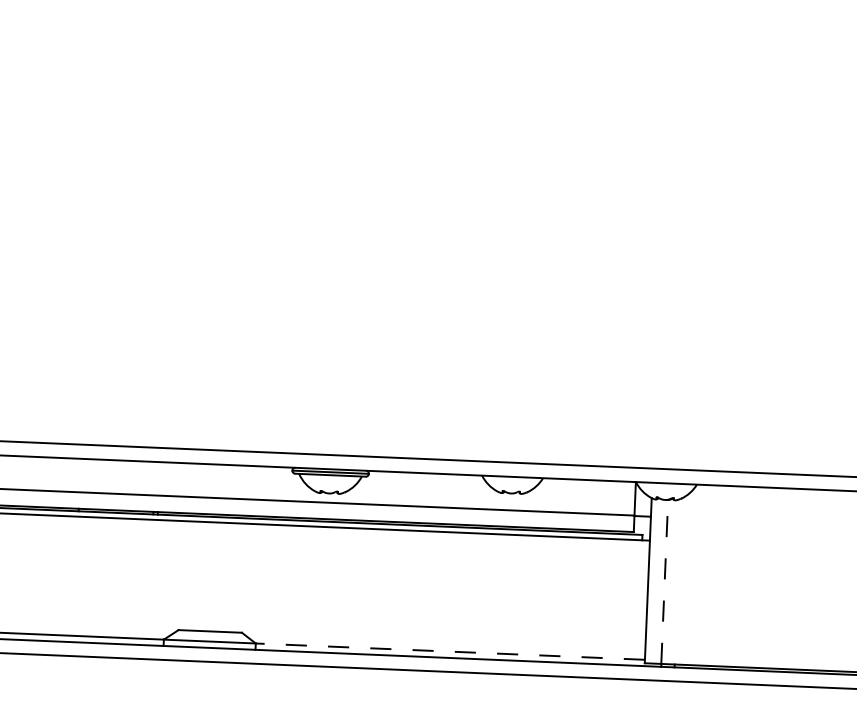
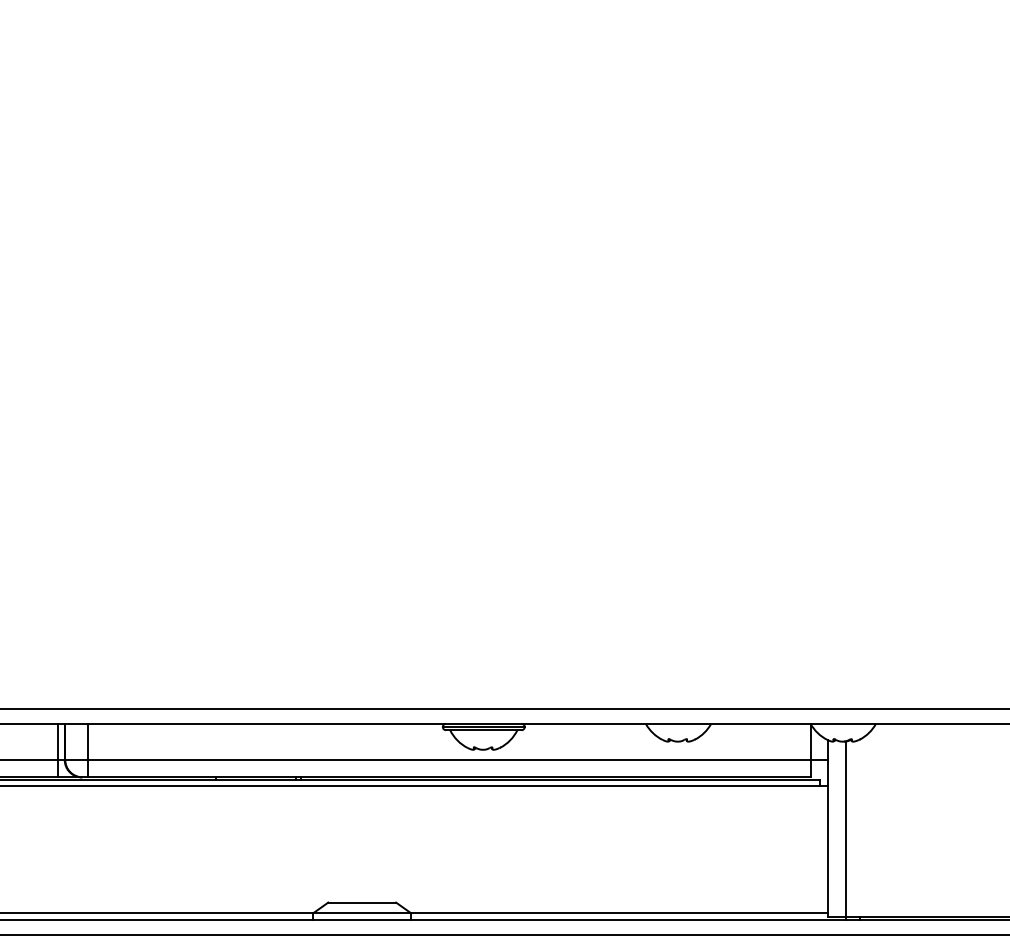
line: (664, 582) -> (845, 829), dashed -> solid
line: (450, 651) -> (619, 913), dashed -> solid

